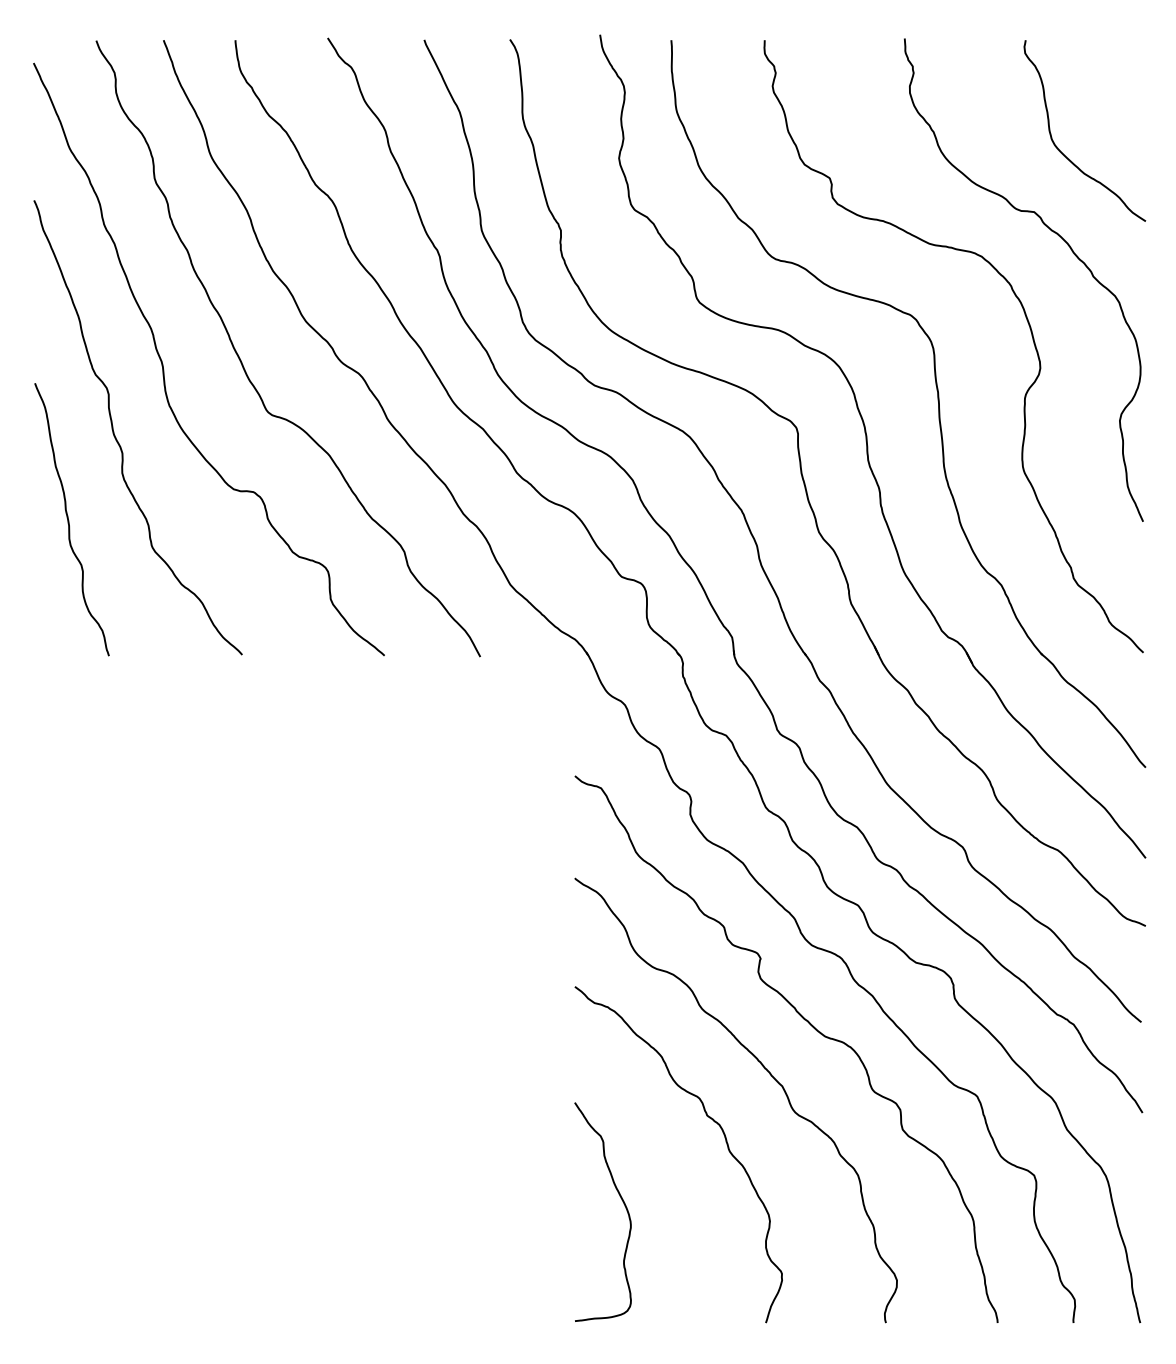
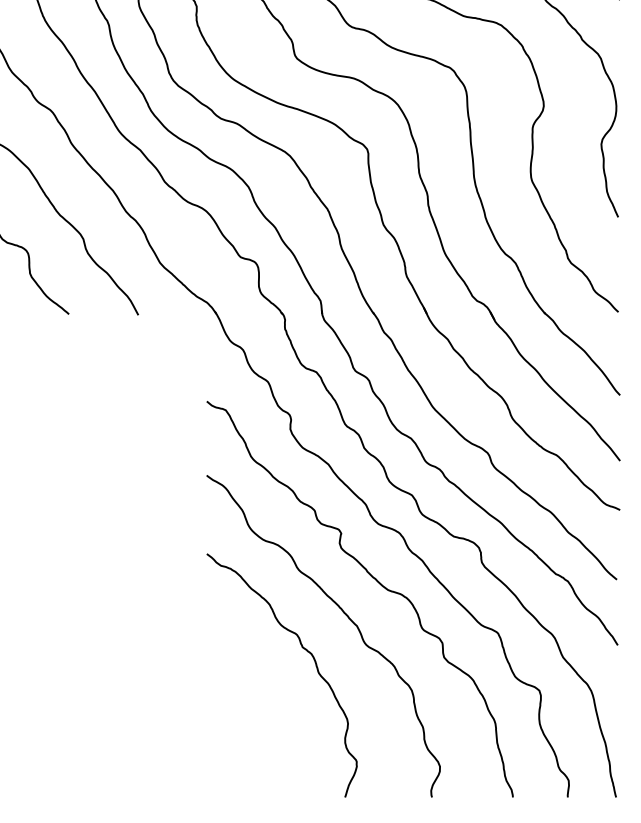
curve: (622, 1202) -> (241, 710), removed

